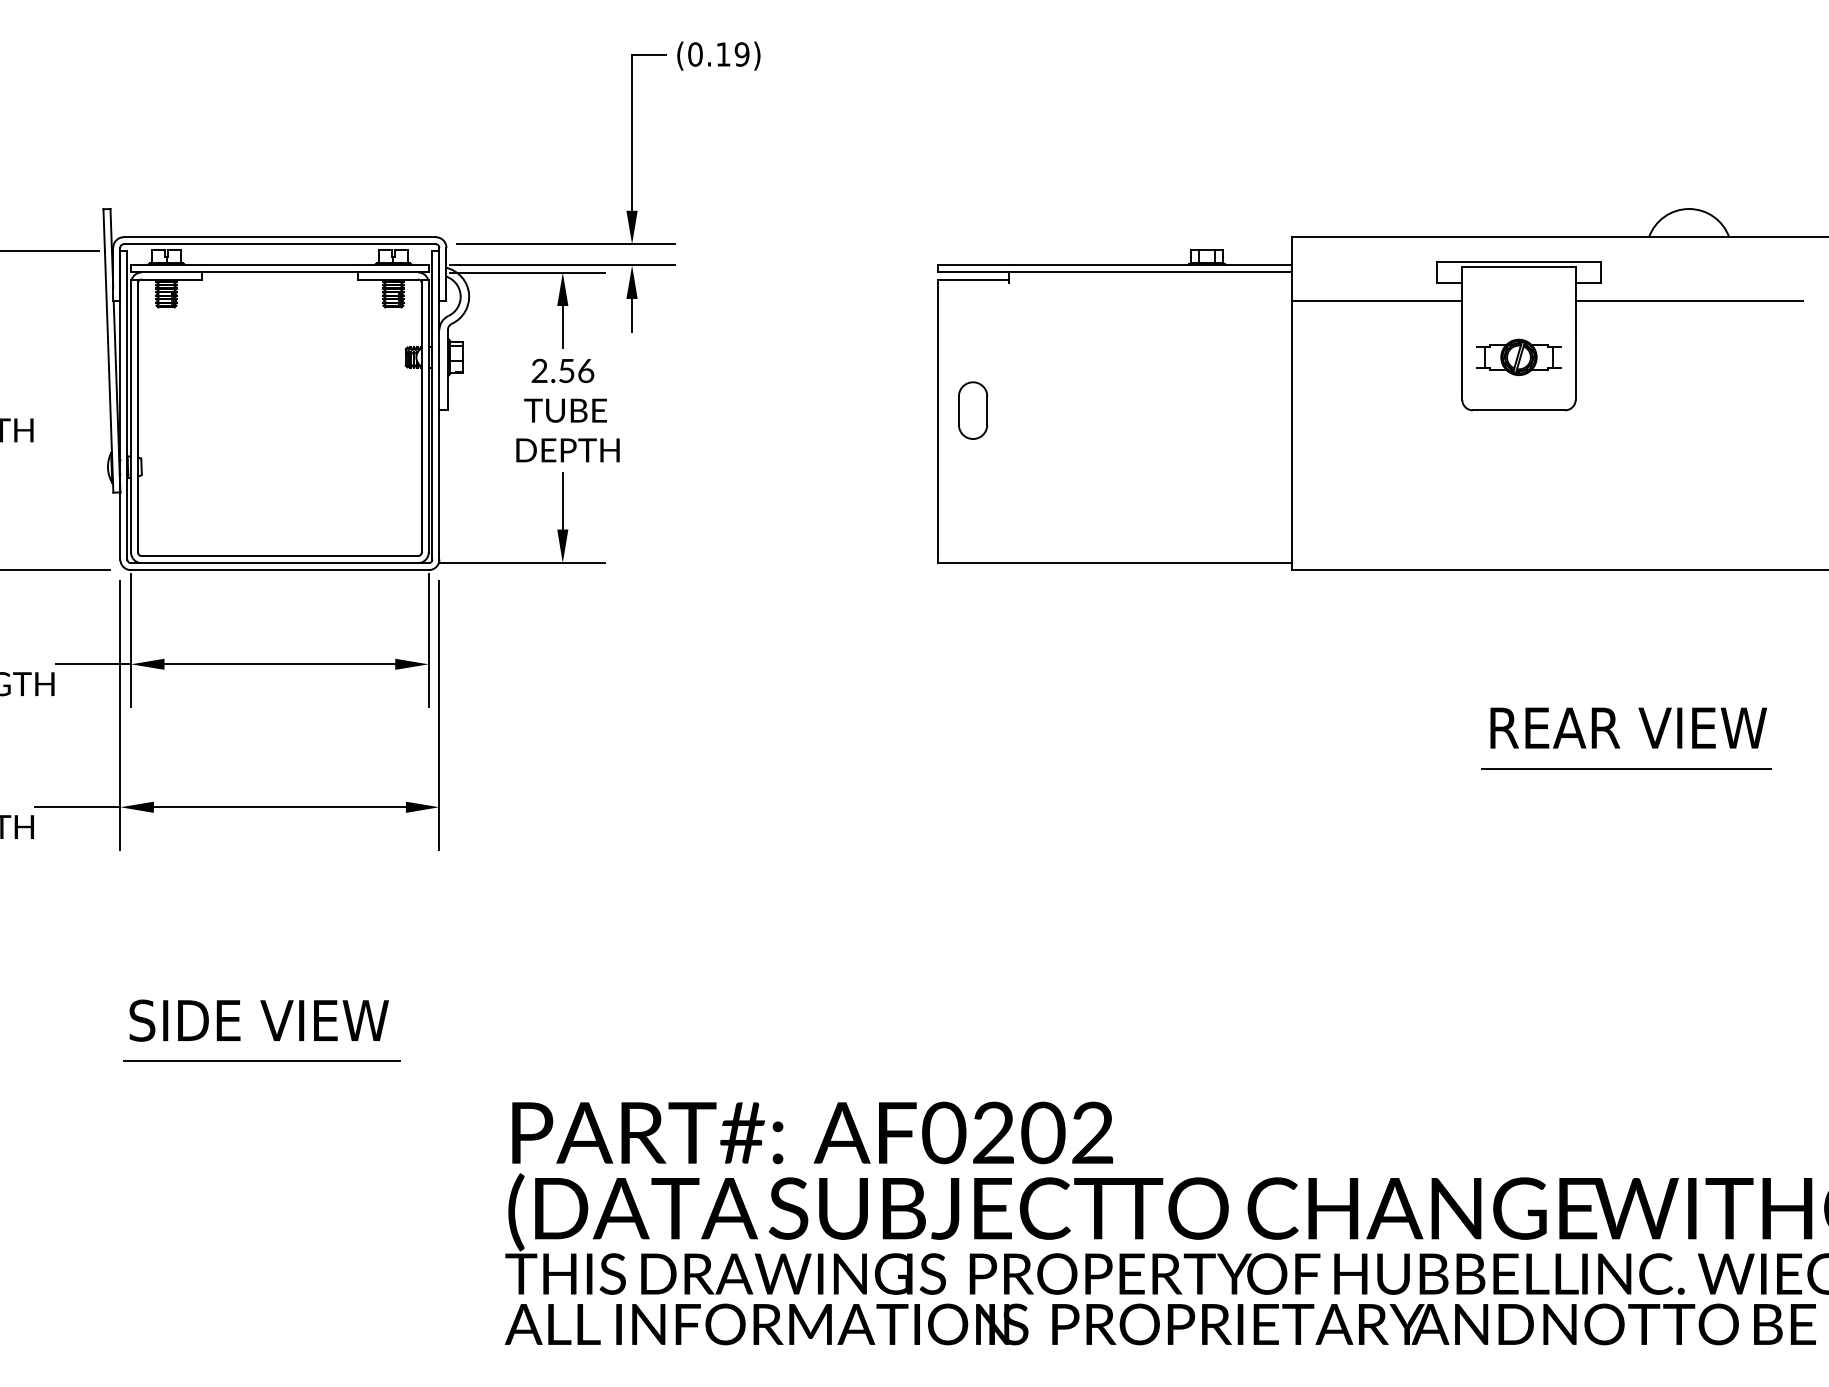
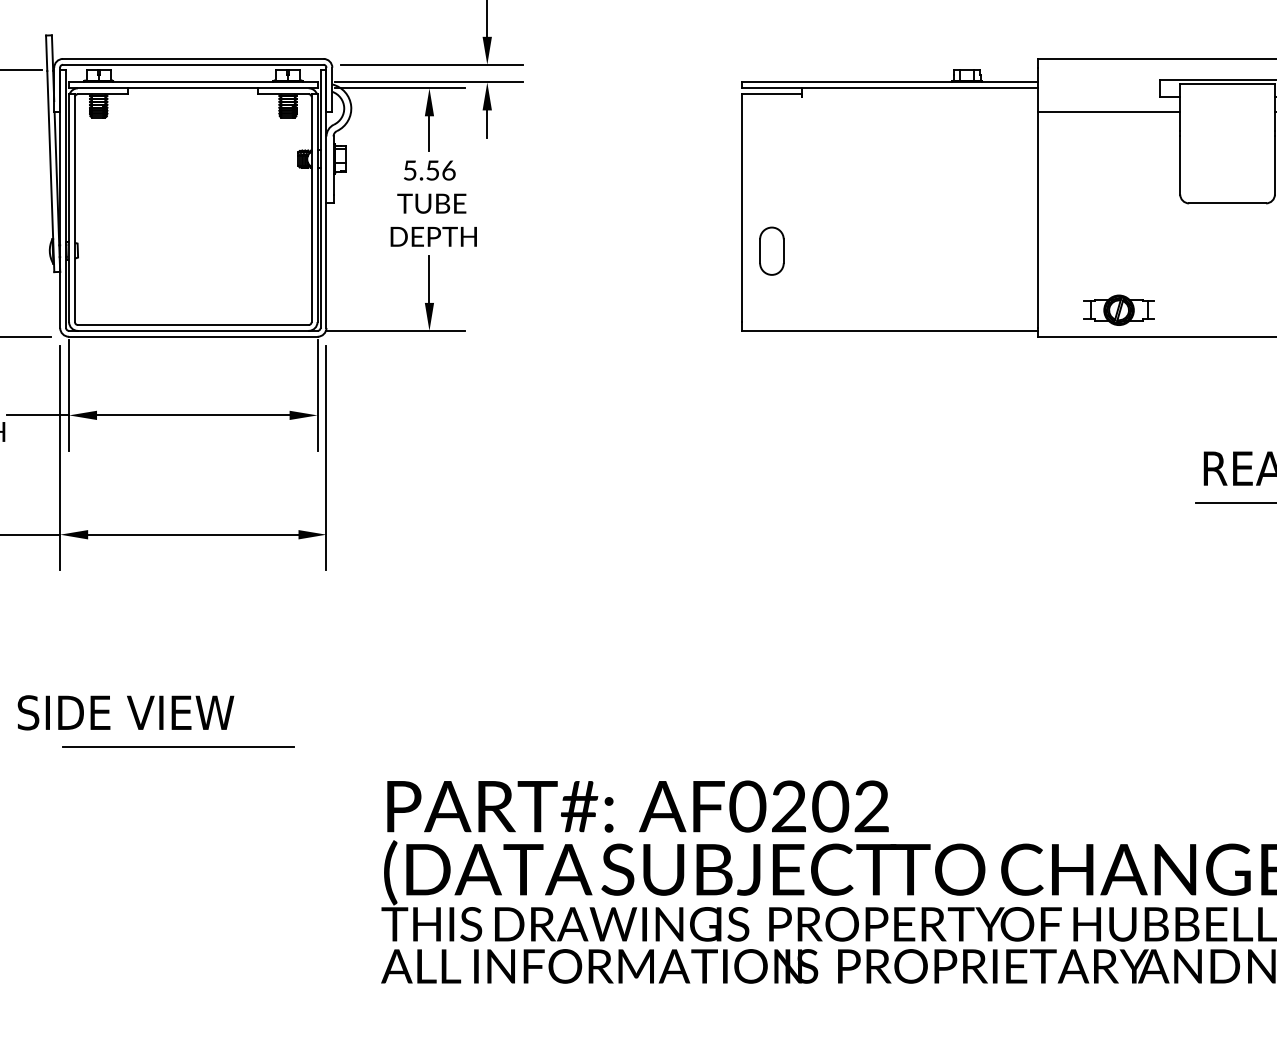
part: (1518, 356) -> (1118, 309), moved
text: (539, 370) -> (410, 170), 2.56 -> 5.56
part: (973, 410) -> (772, 251), moved
text: (258, 1020) -> (125, 712), moved

